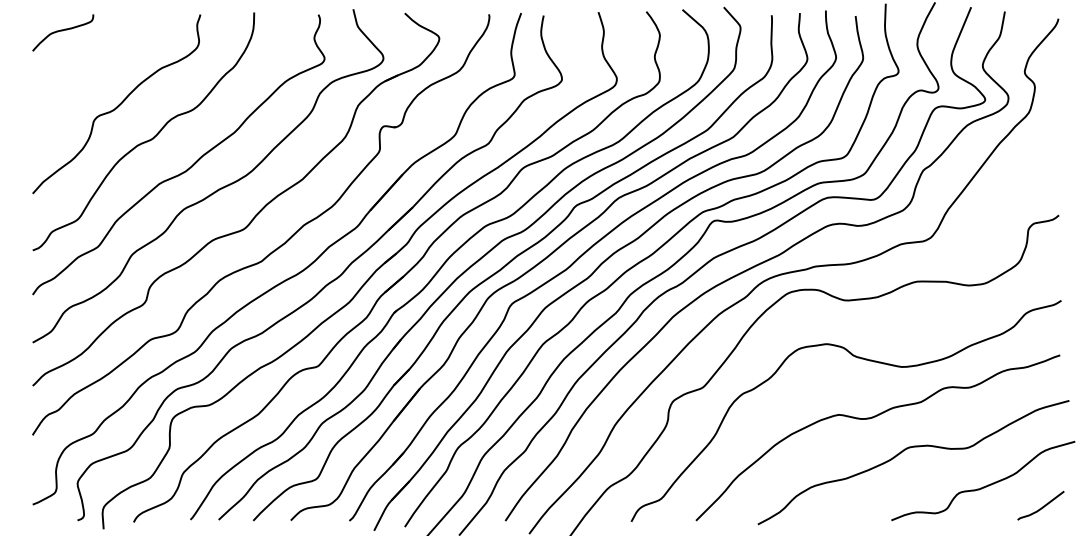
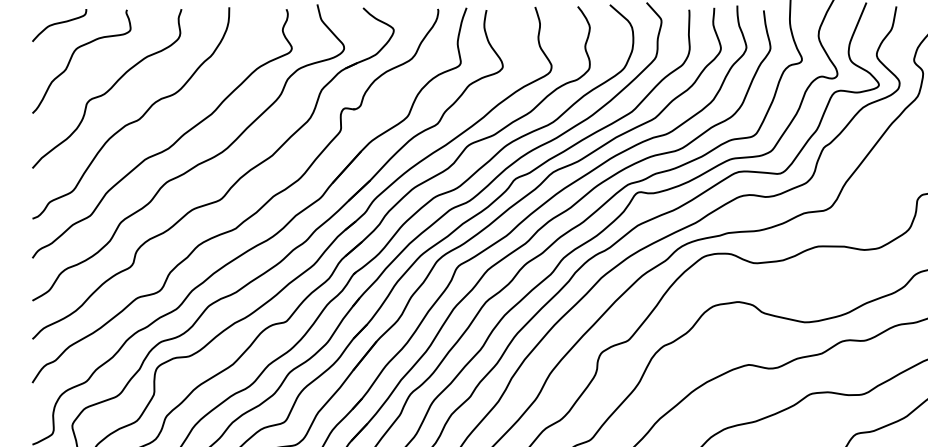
curve: (78, 67) -> (73, 56), added

